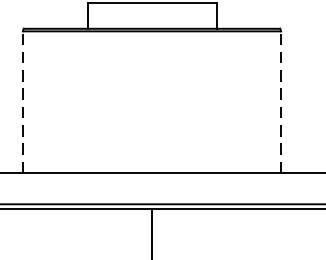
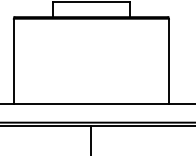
line: (22, 102) -> (13, 61), dashed -> solid
line: (280, 102) -> (168, 61), dashed -> solid

